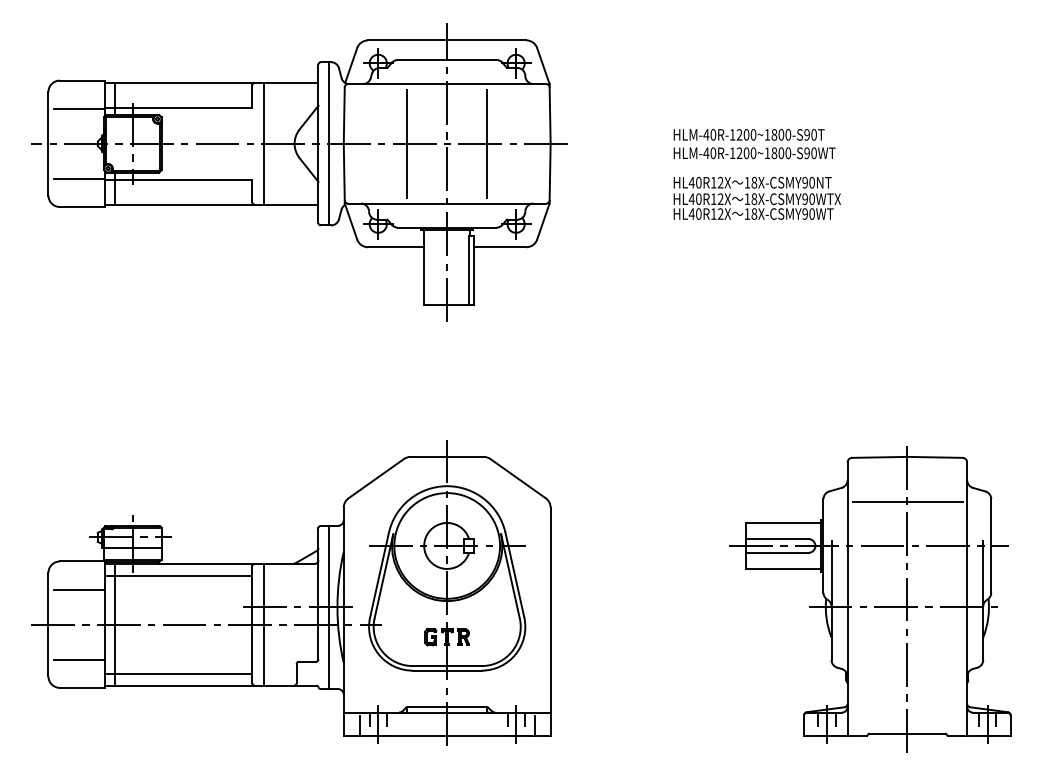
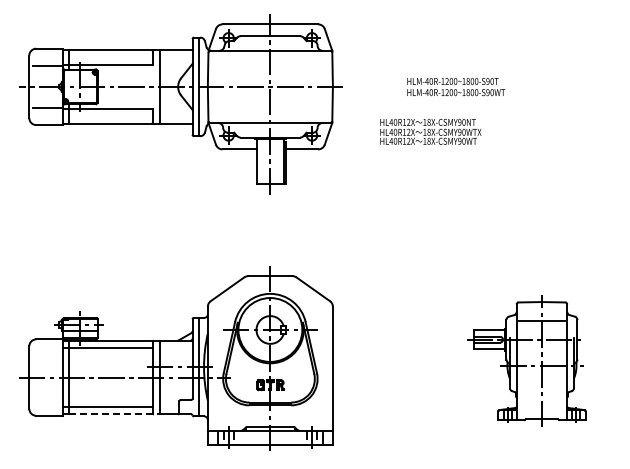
line: (407, 143) -> (246, 86), removed
line: (487, 143) -> (294, 86), removed
text: (756, 197) -> (430, 131), moved
line: (78, 589) -> (47, 356), removed
part: (870, 599) -> (526, 362), size x0.7
line: (78, 659) -> (47, 398), removed
line: (189, 685) -> (114, 414), solid -> dashed

